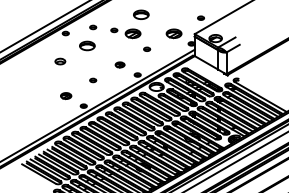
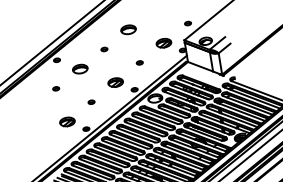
part: (93, 27) -> (83, 49), removed
part: (132, 33) -> (122, 49), removed
part: (60, 61) -> (56, 88), size x0.62
part: (119, 64) -> (114, 82), size x1.67
part: (65, 95) -> (66, 121), size x1.43

